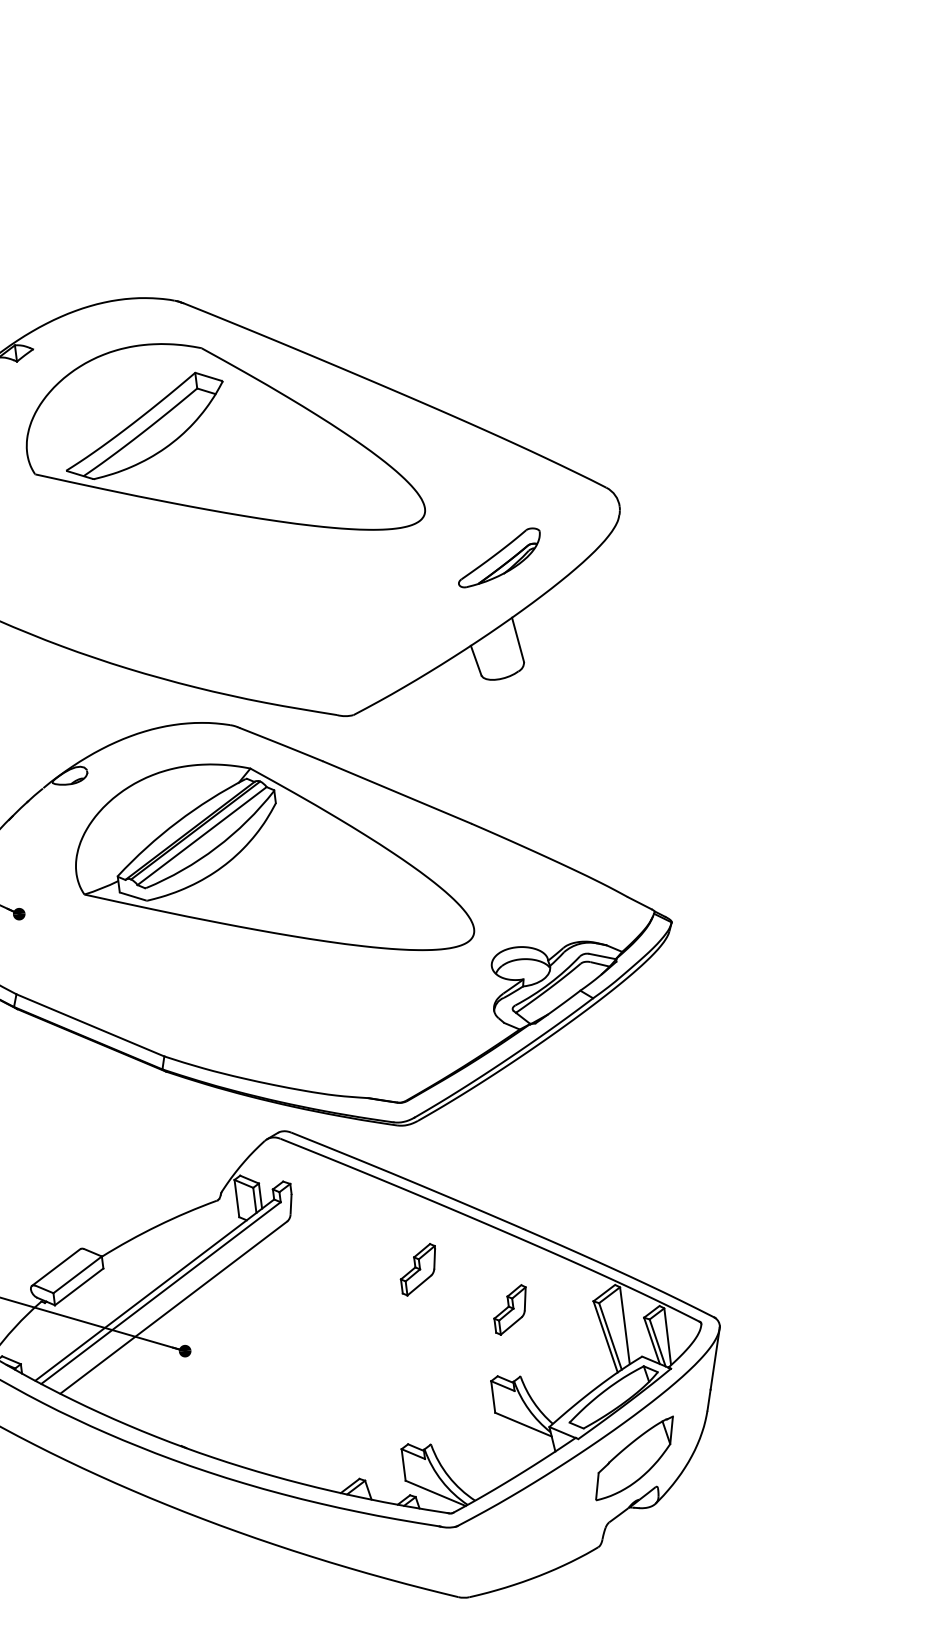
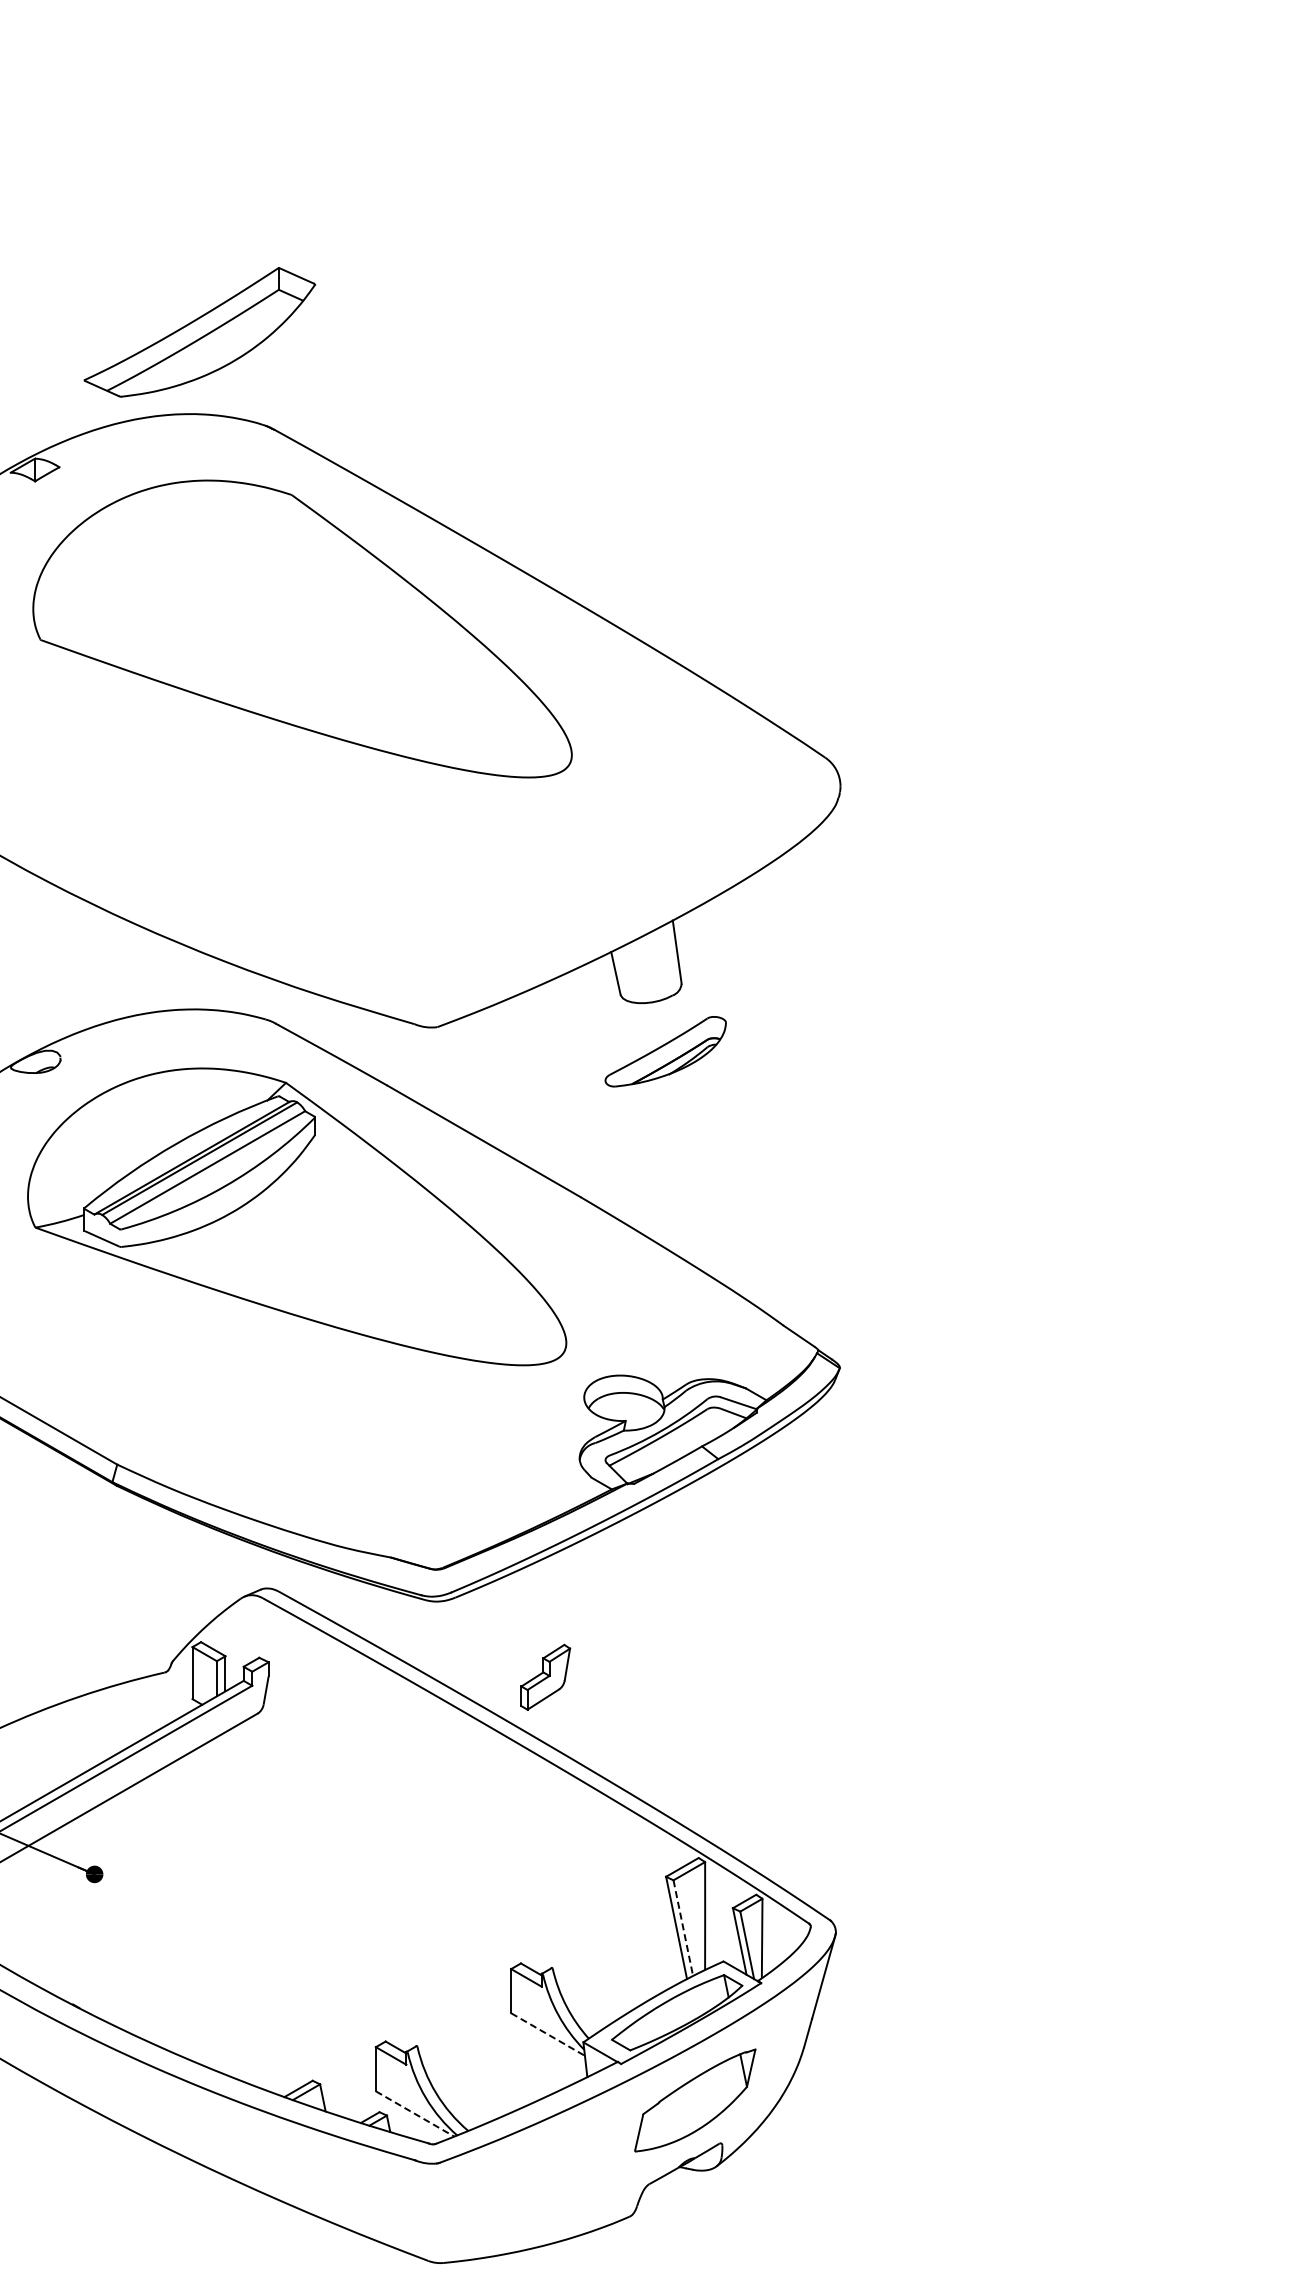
part: (144, 426) -> (199, 332), moved
part: (499, 557) -> (665, 1051), moved
part: (418, 1269) -> (430, 1802), removed
part: (510, 1309) -> (545, 1676), moved
line: (610, 1336) -> (683, 1928), solid -> dashed
line: (523, 1424) -> (548, 2034), solid -> dashed
line: (435, 1493) -> (415, 2114), solid -> dashed

